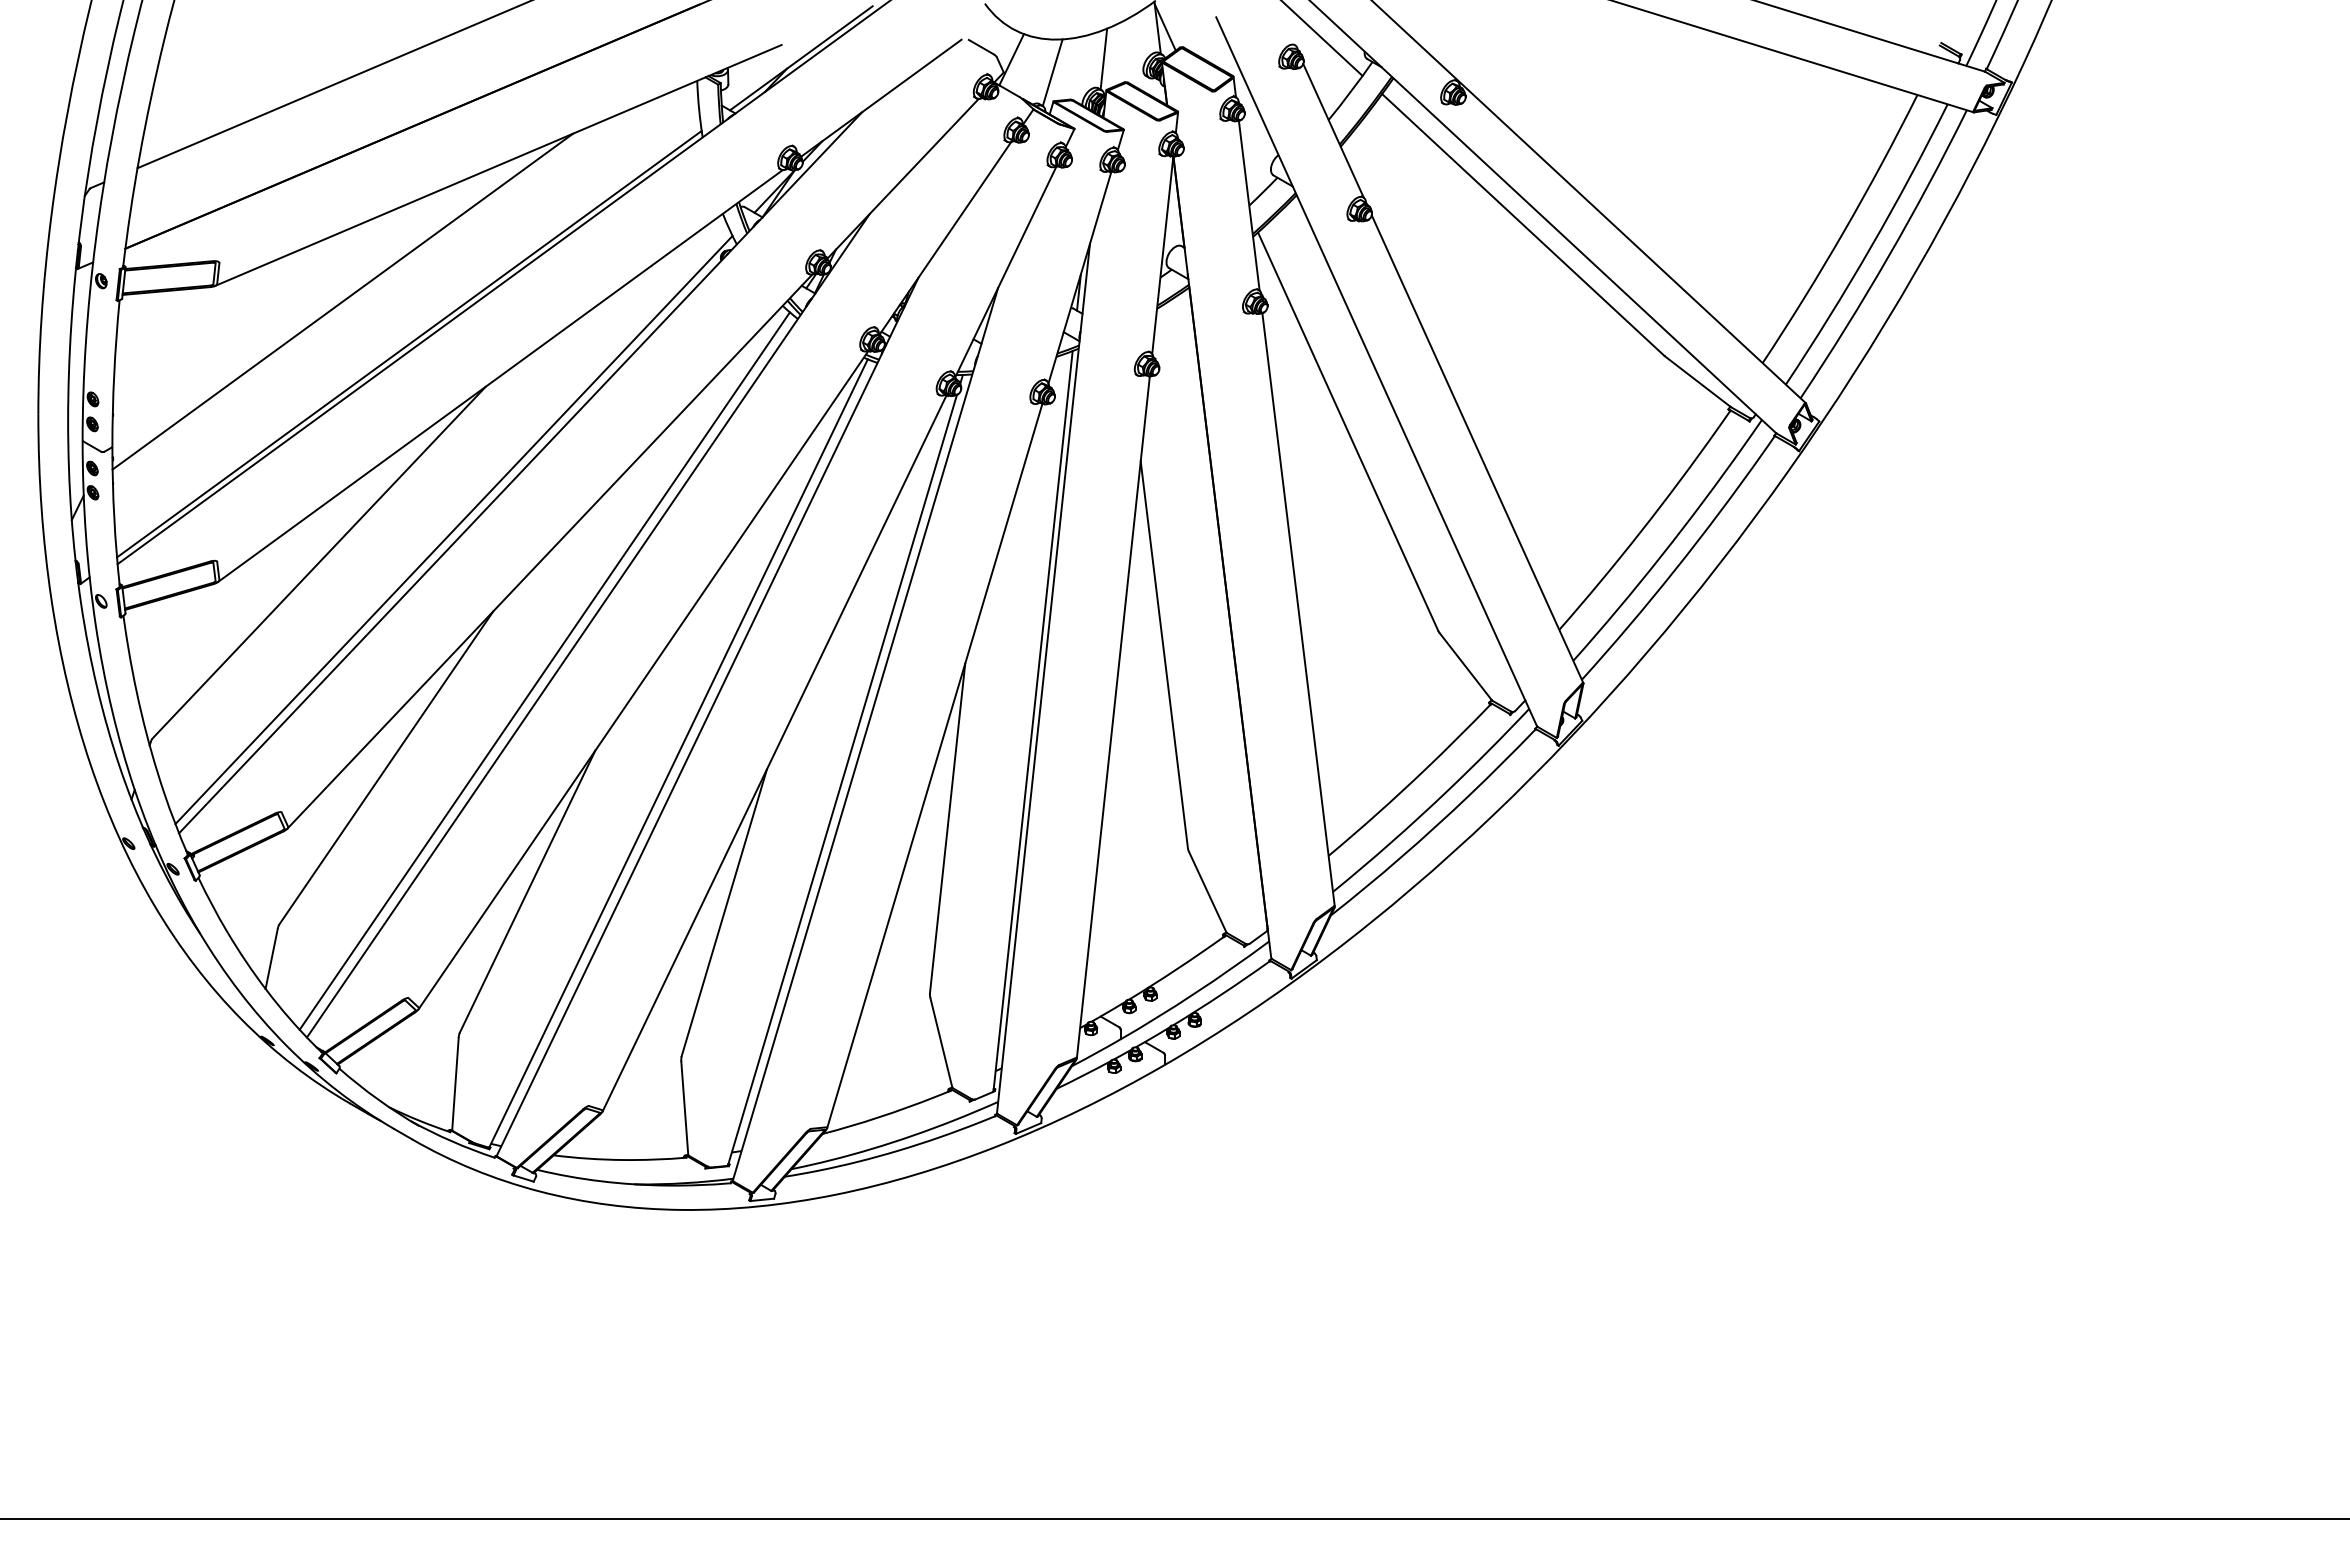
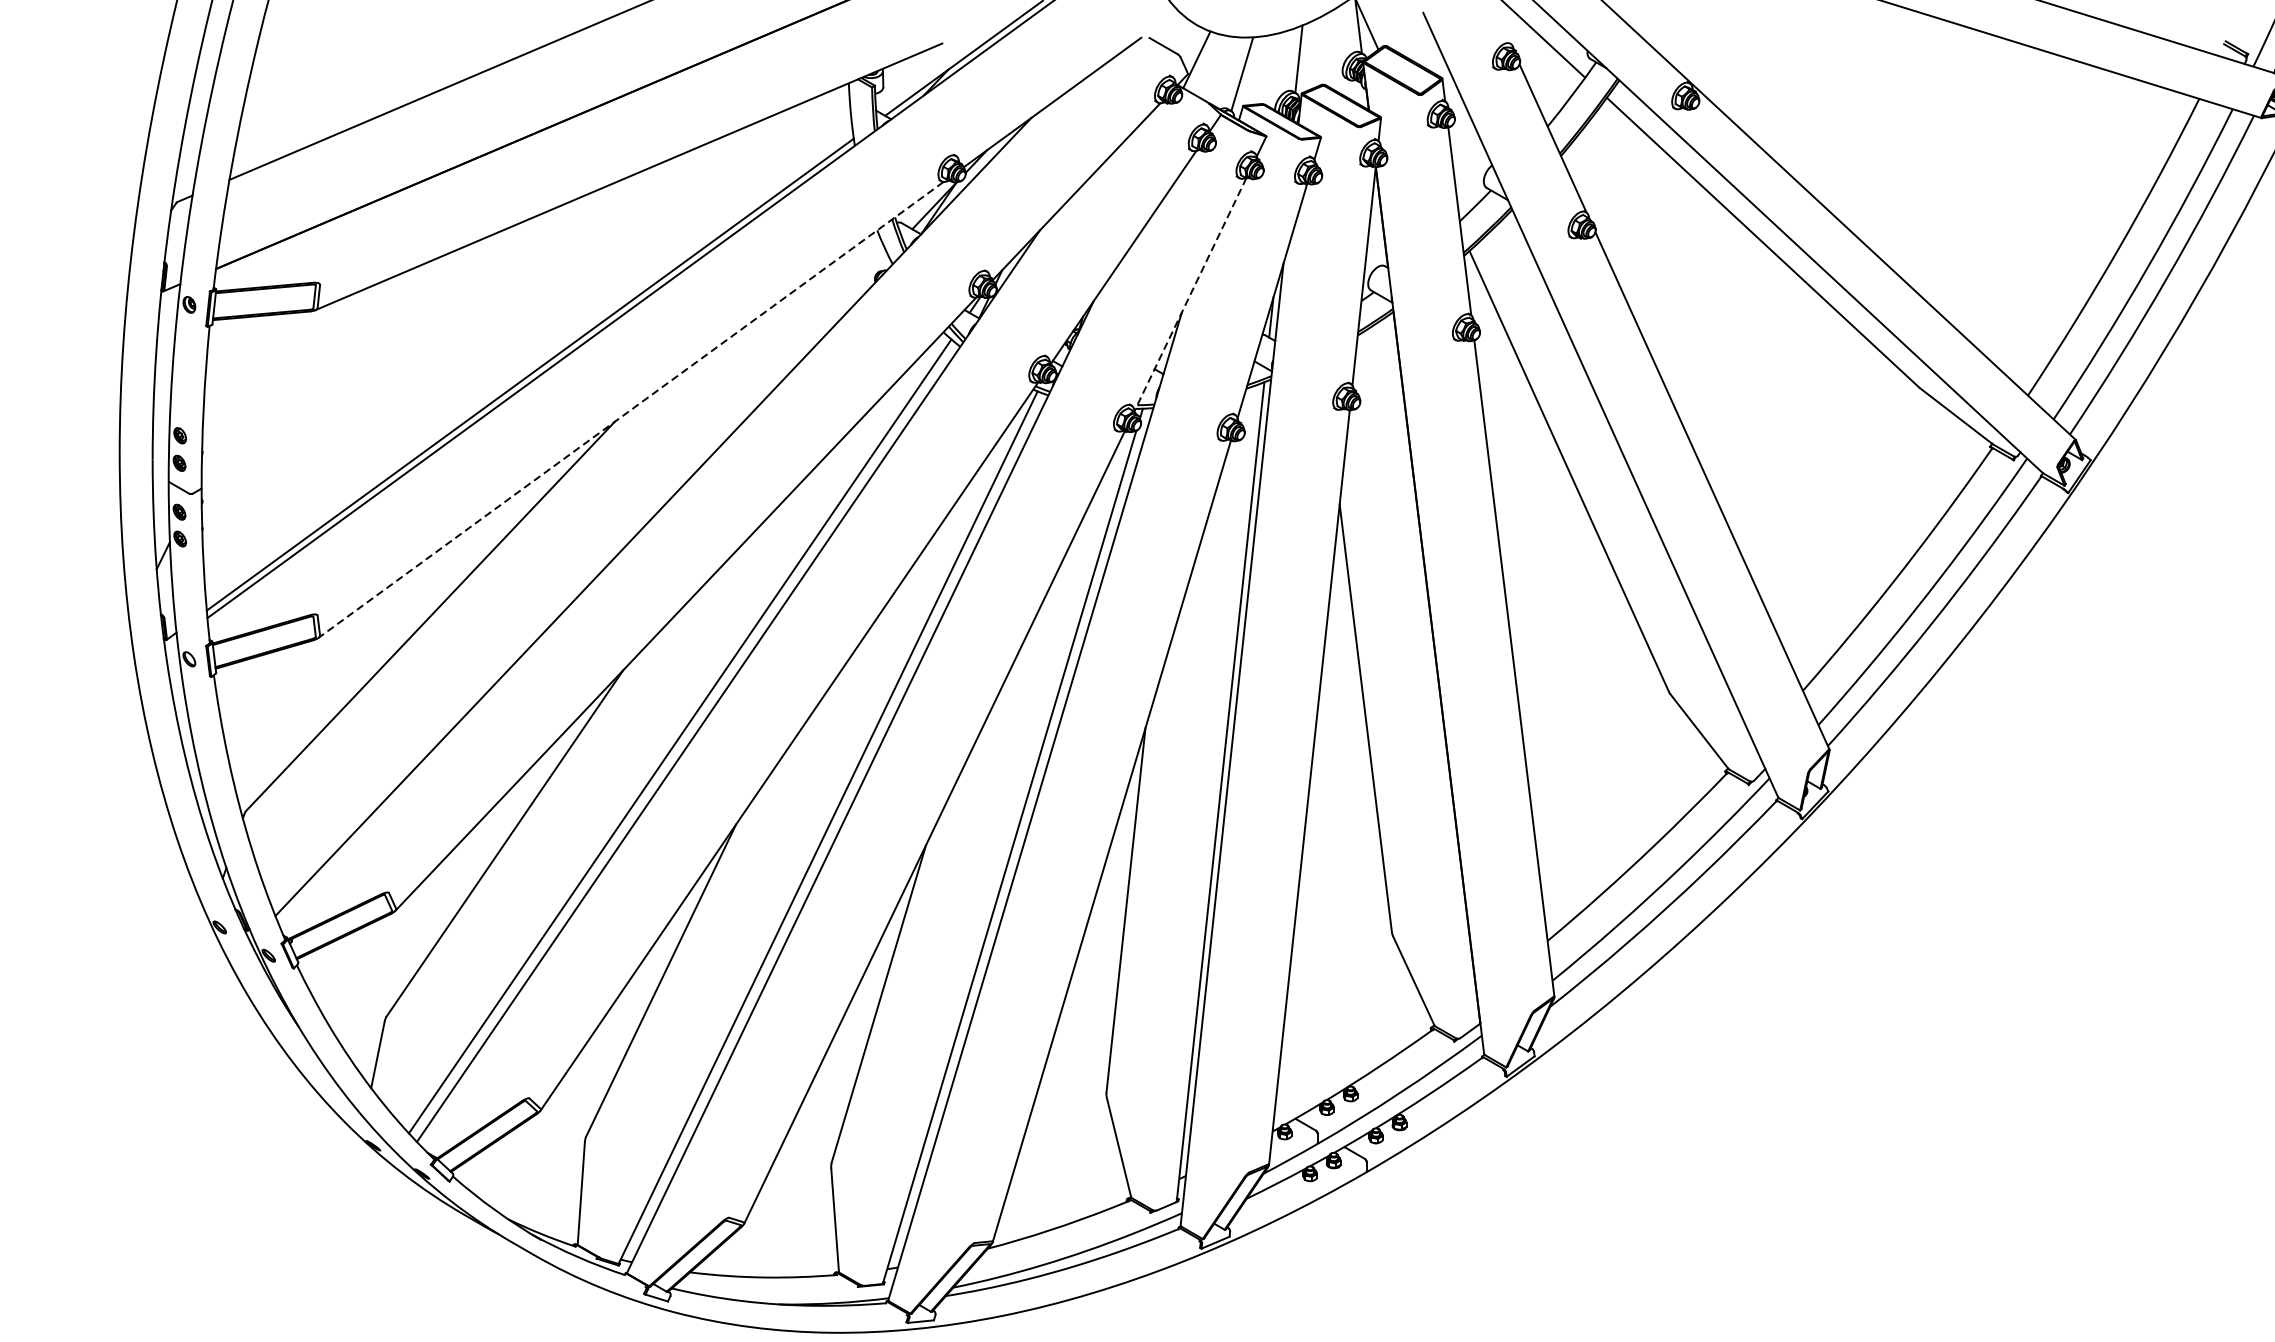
line: (1005, 271) -> (1190, 294), solid -> dashed
line: (342, 301) -> (456, 327), removed
line: (500, 376) -> (631, 410), solid -> dashed
line: (453, 529) -> (579, 579), removed

